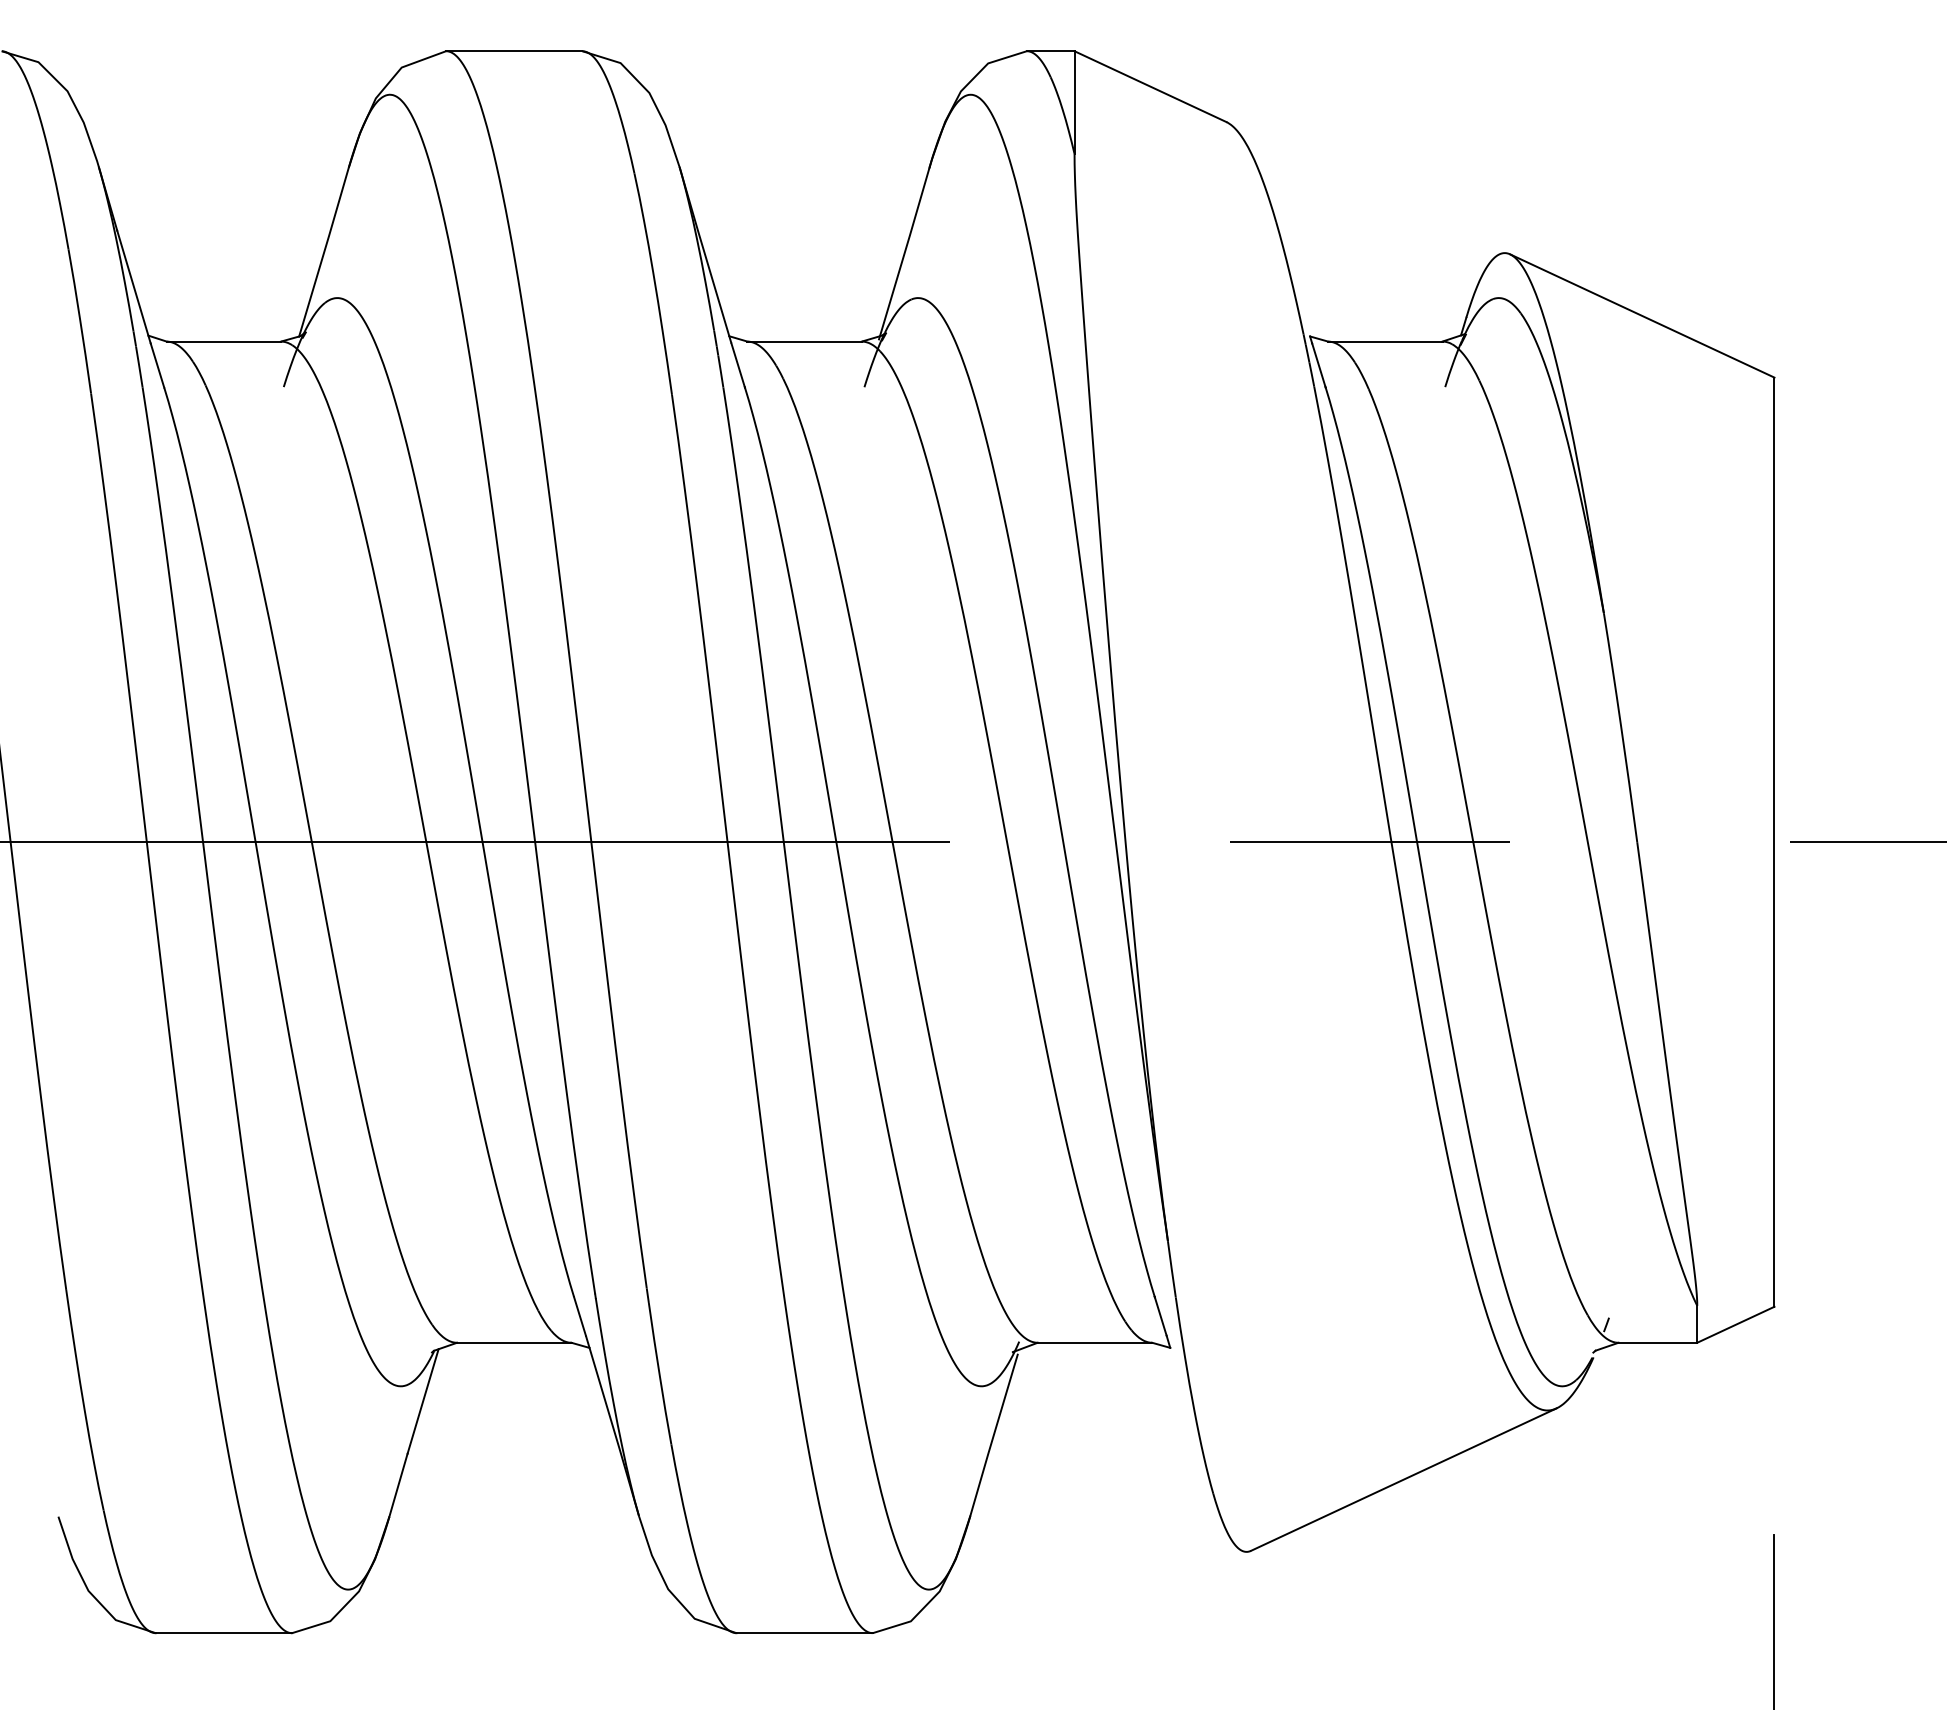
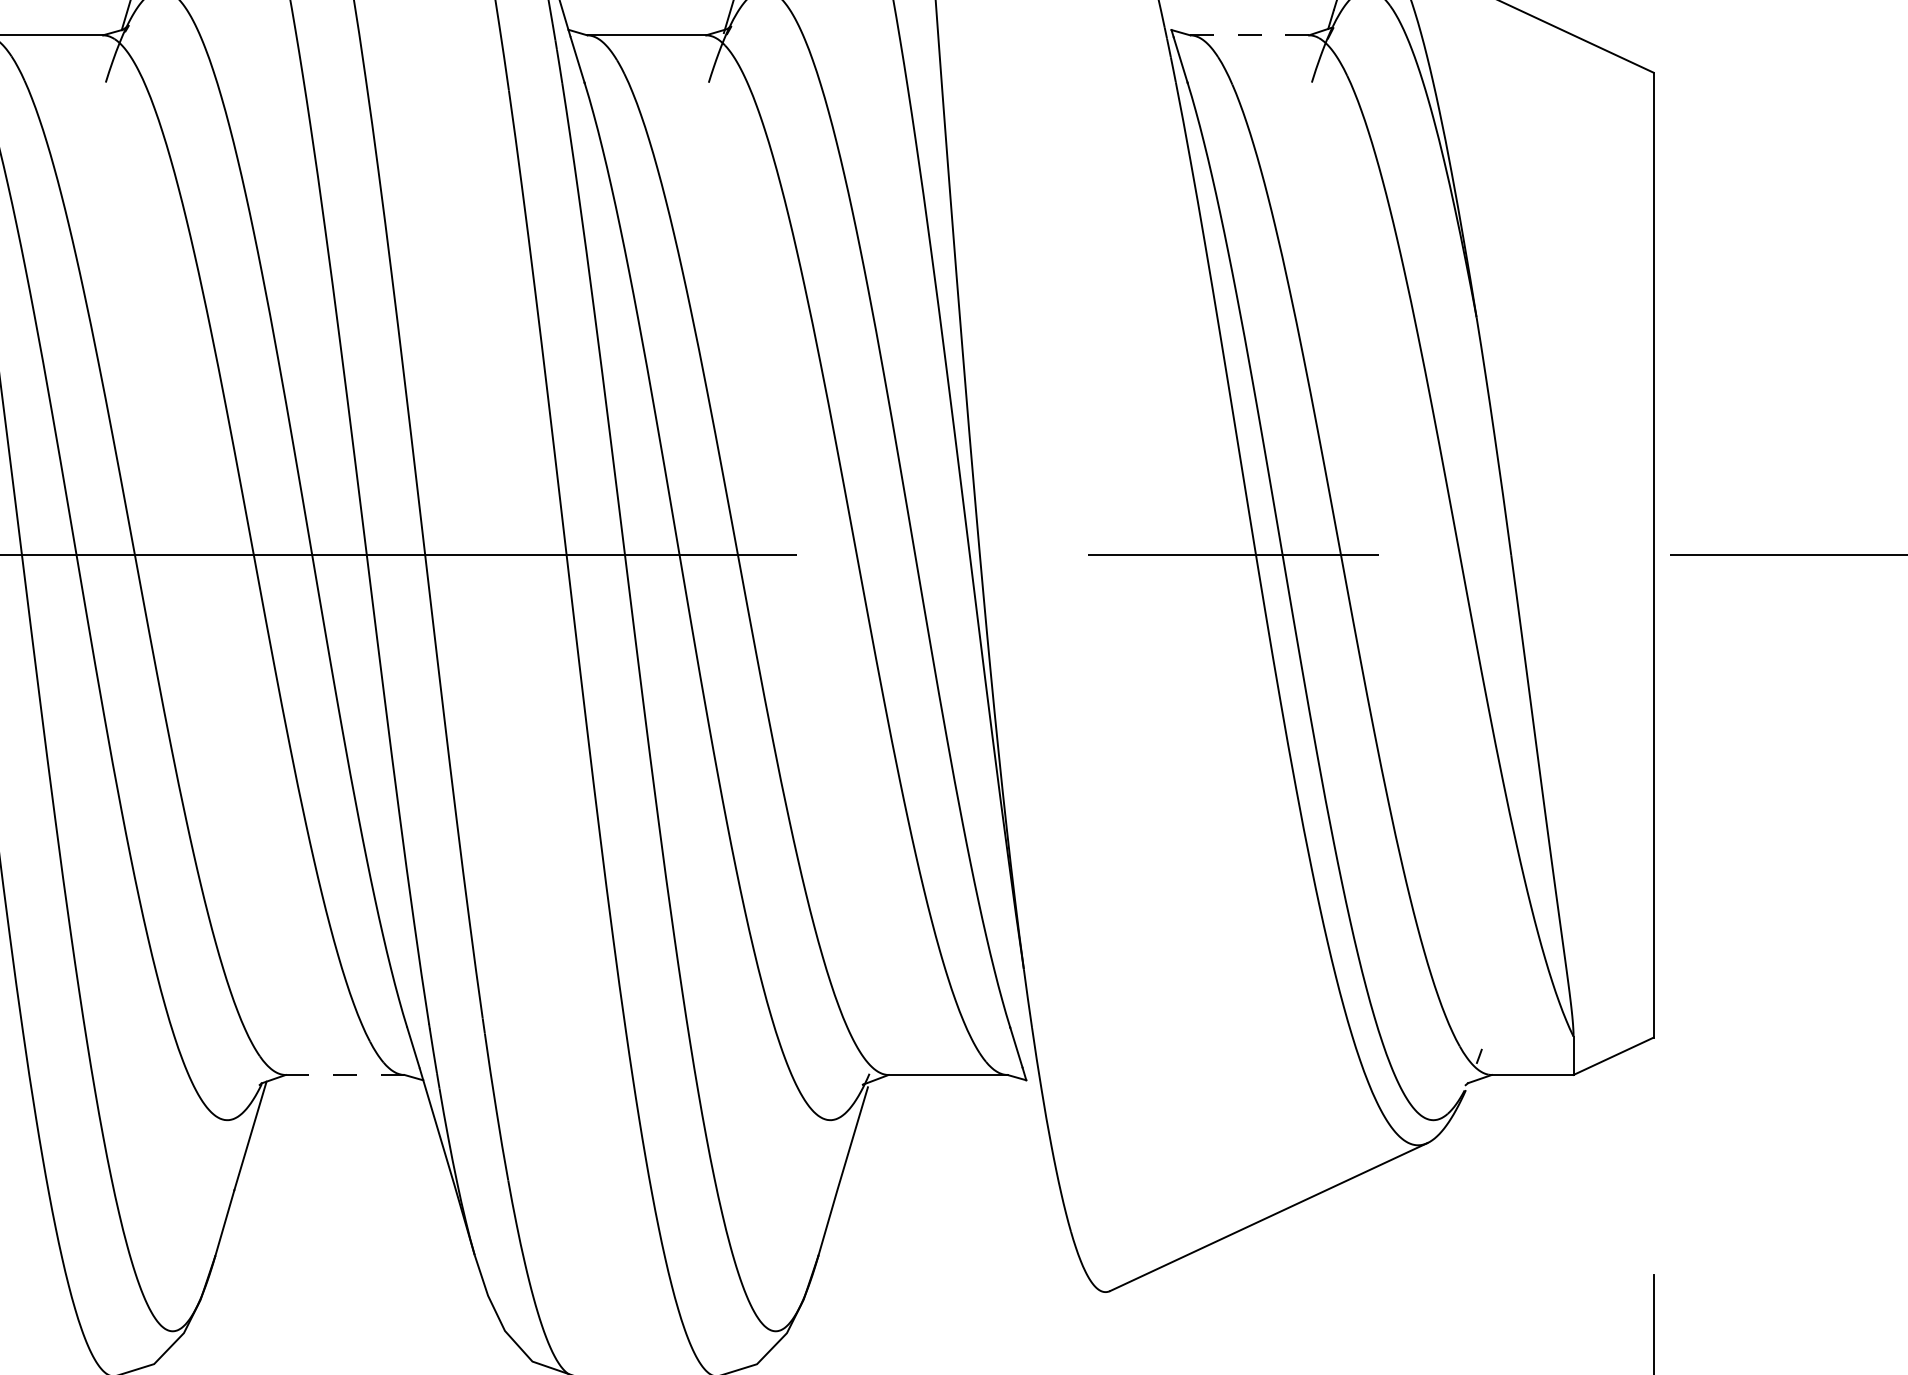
line: (1384, 341) -> (1248, 35), solid -> dashed
line: (514, 1342) -> (345, 1074), solid -> dashed

